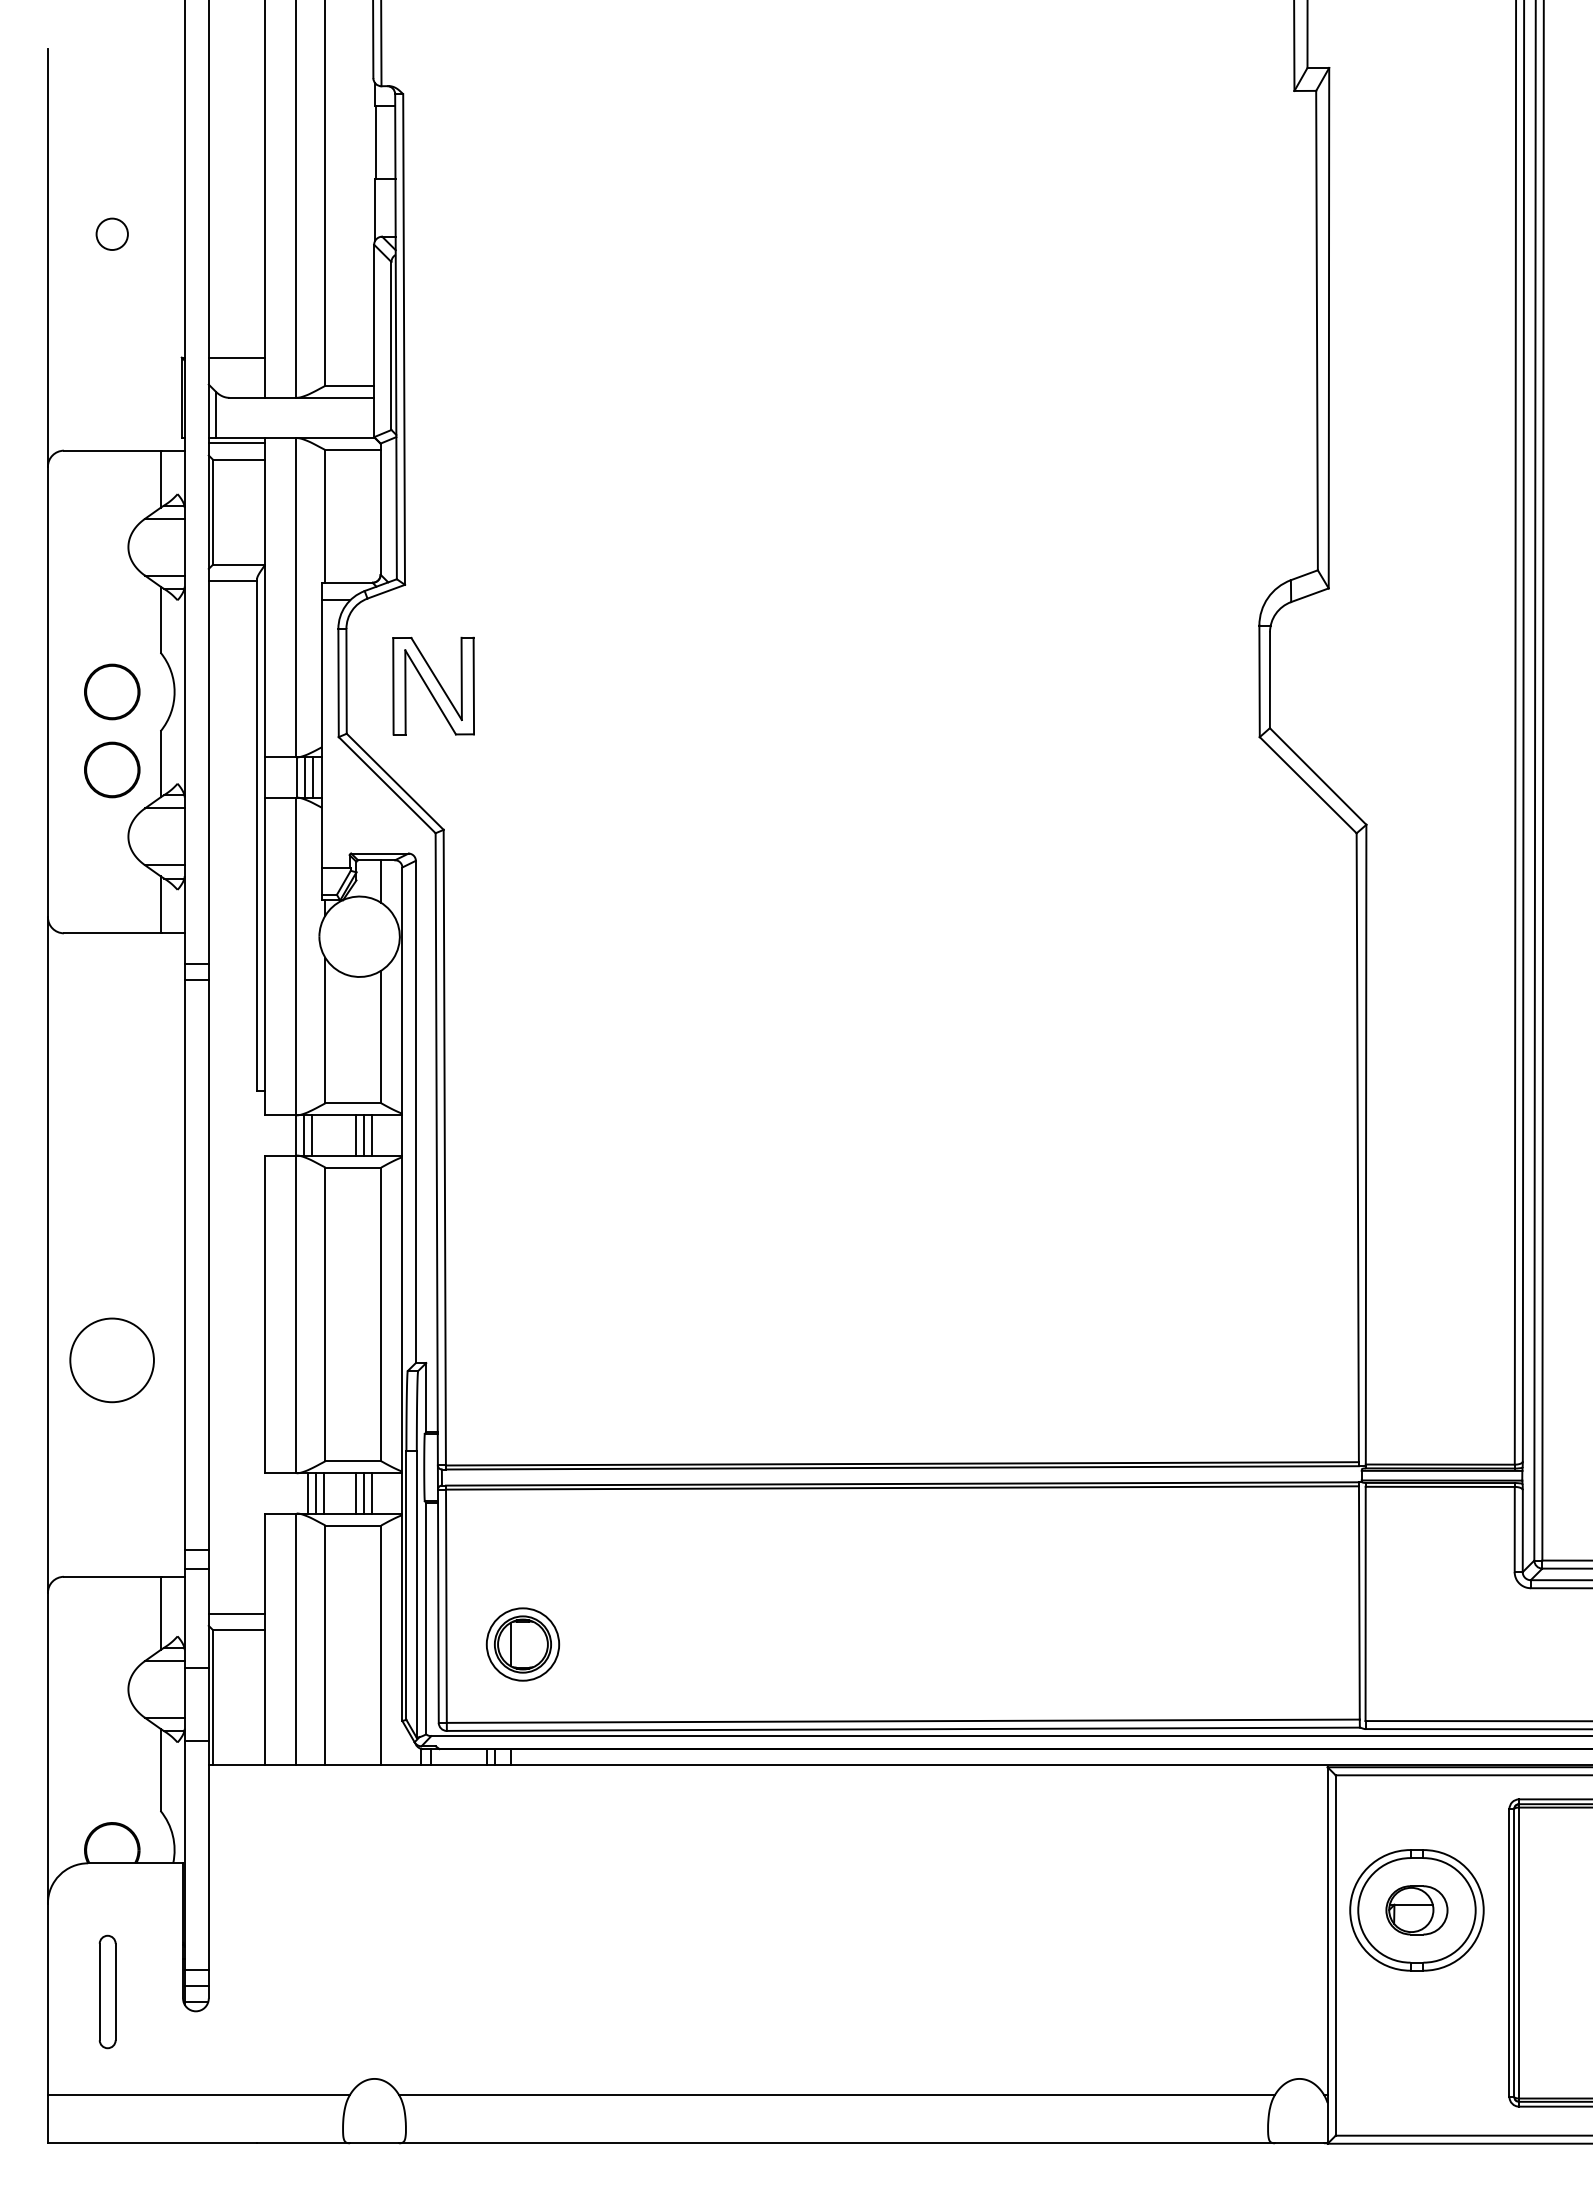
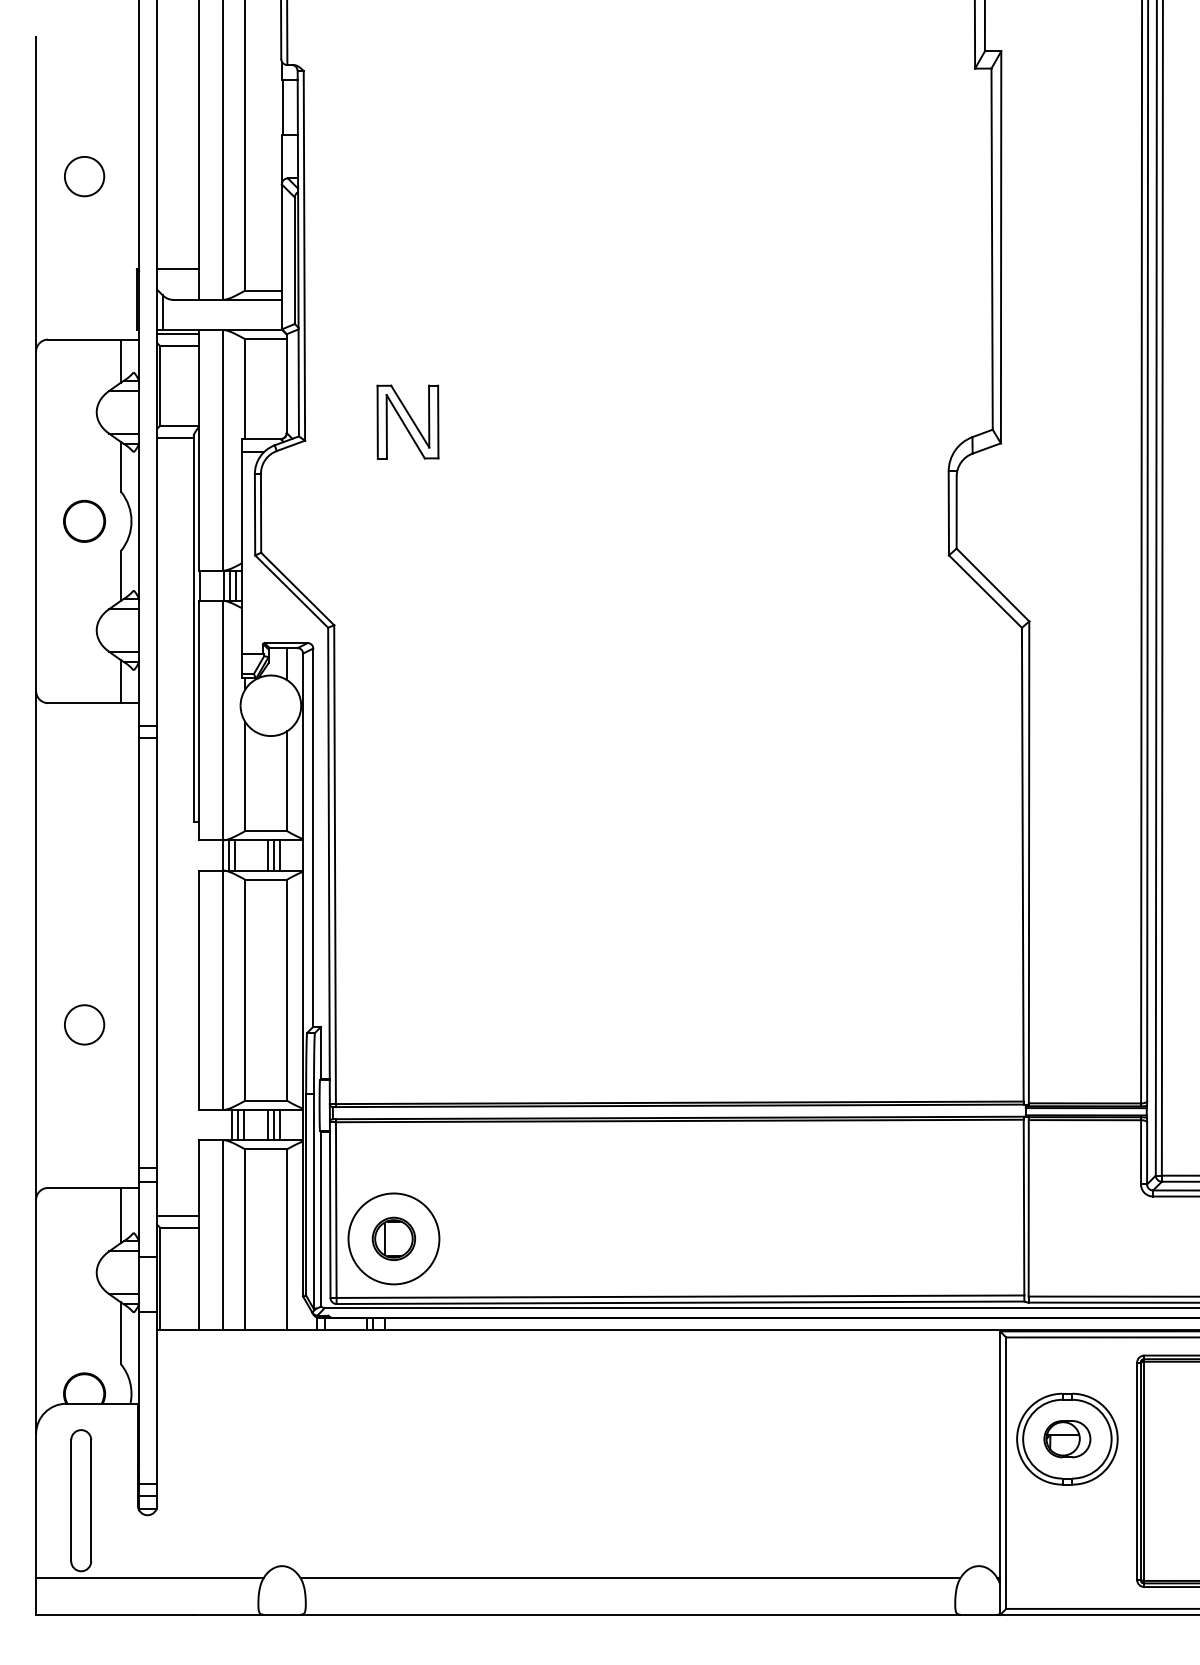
circle: (112, 234) -> (84, 176), size x1.67
part: (433, 685) -> (407, 421), moved
part: (112, 769) -> (84, 579), removed
circle: (112, 1360) -> (84, 1024), size x0.62
circle: (522, 1644) -> (393, 1238), size x1.67
part: (107, 1991) -> (80, 1500), size x1.67

